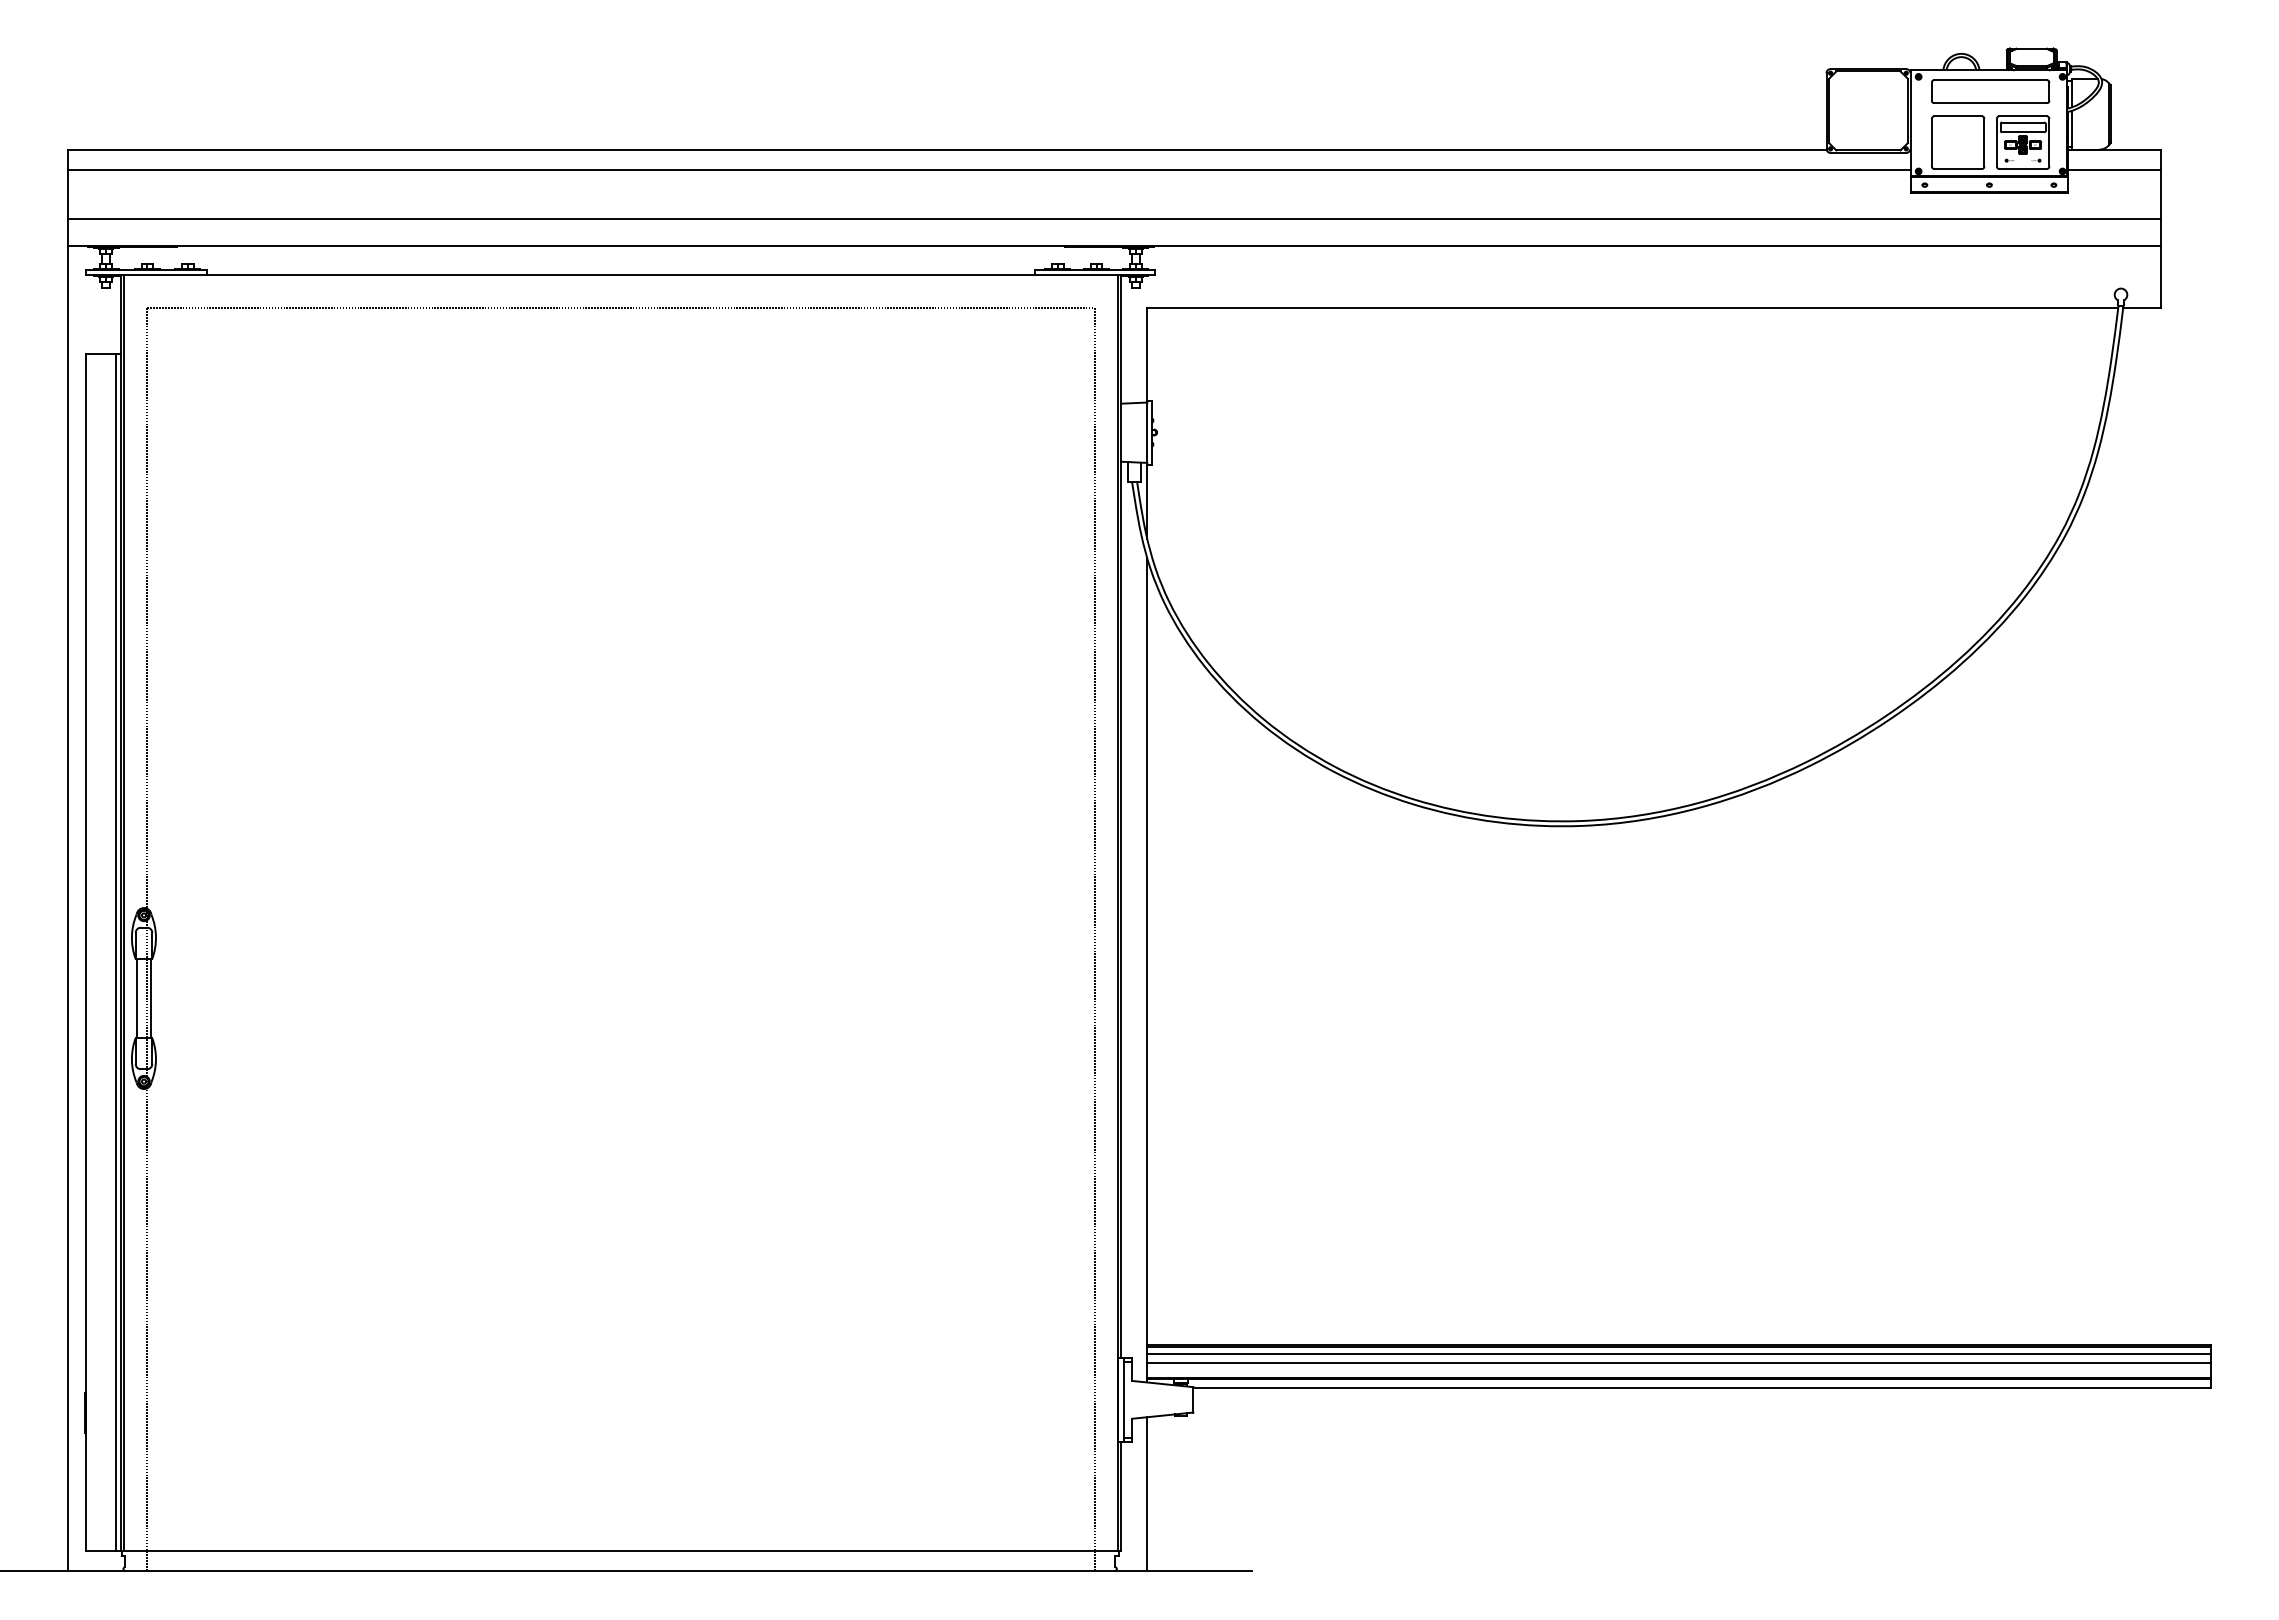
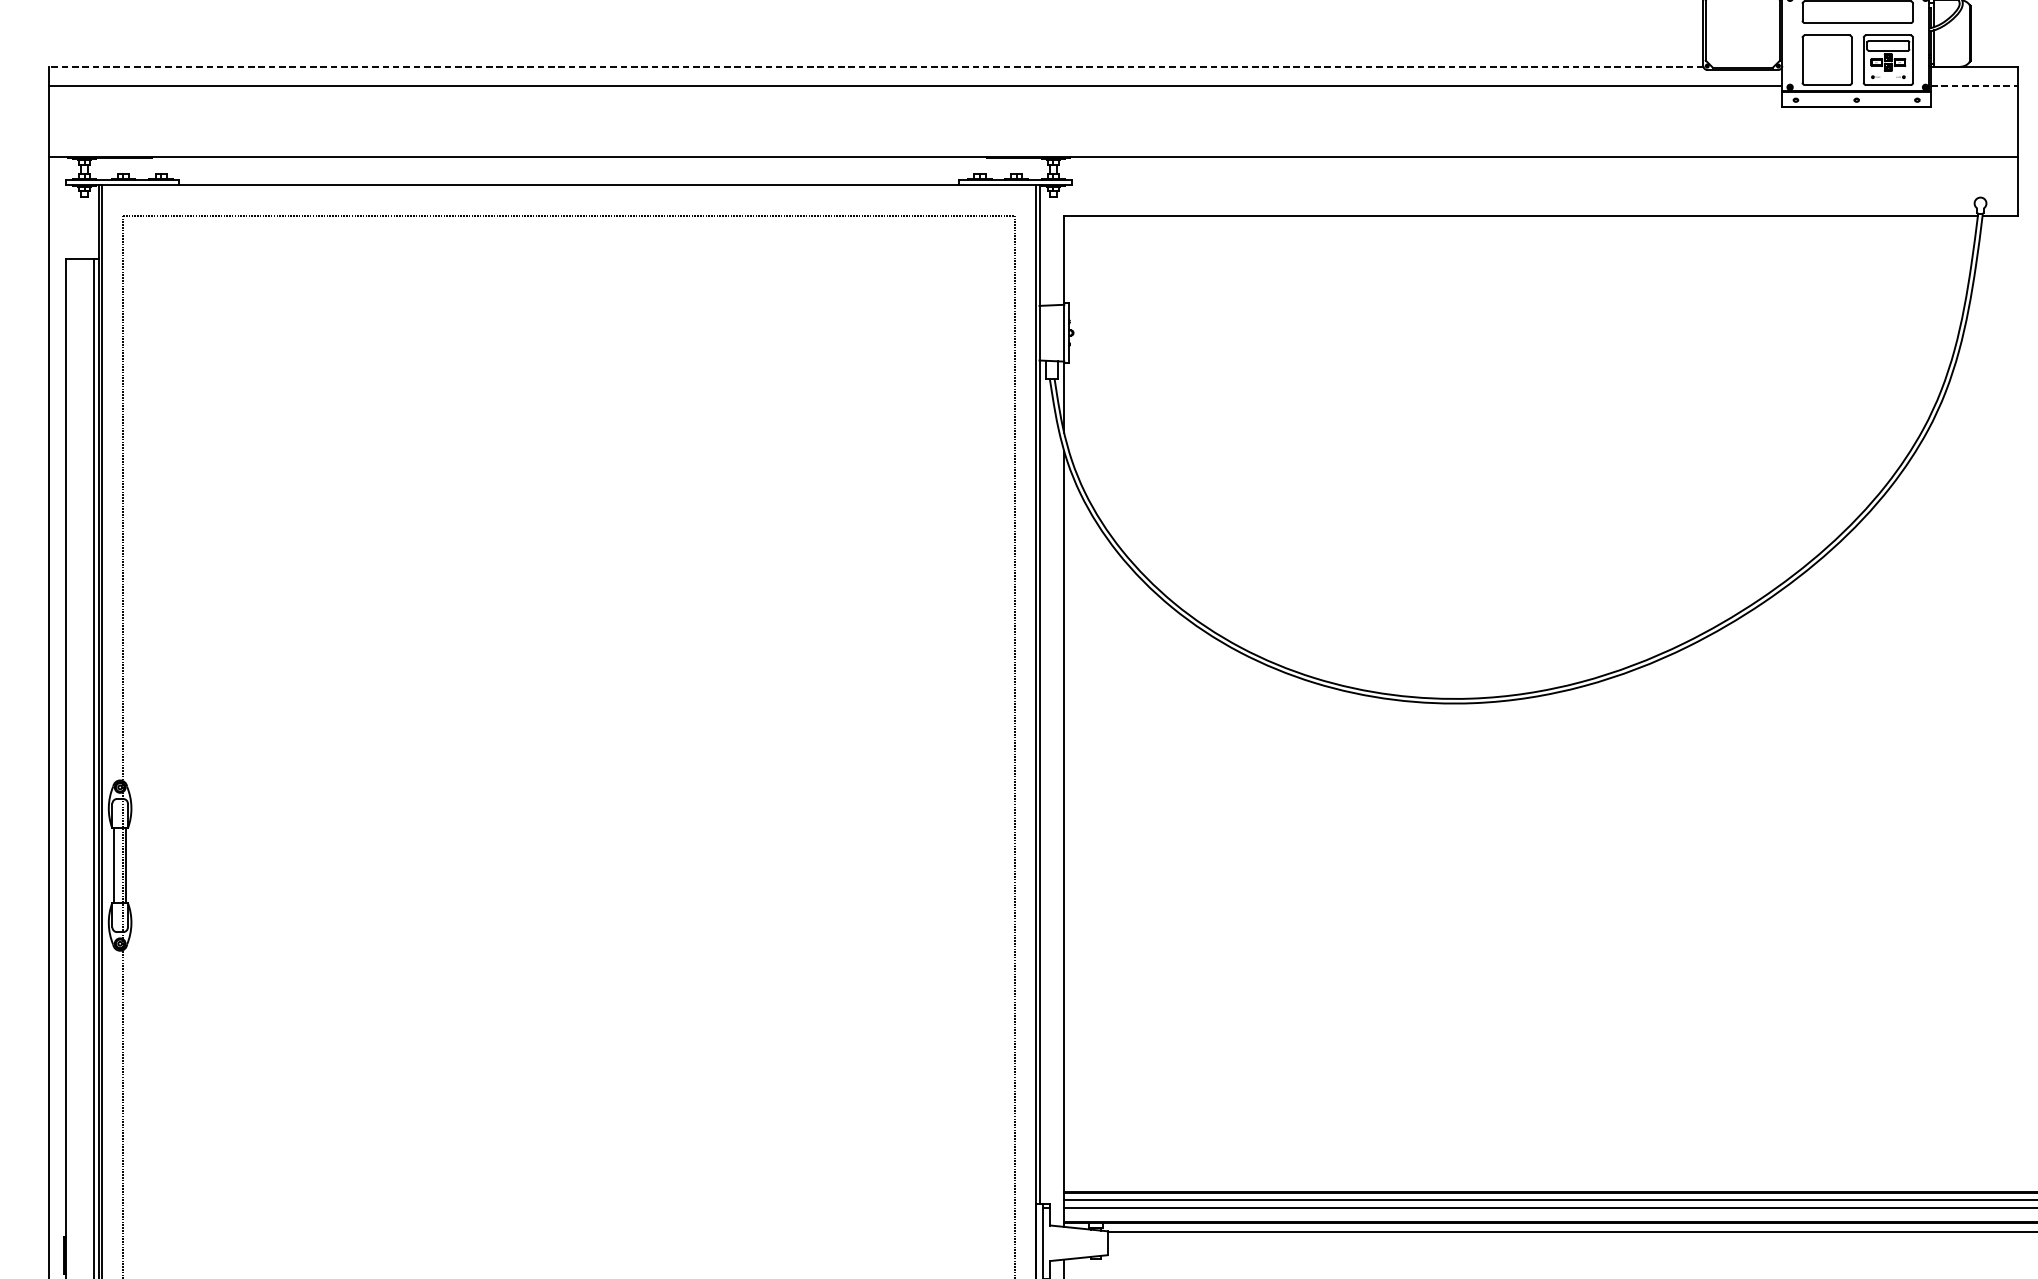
line: (947, 150) -> (876, 67), solid -> dashed
line: (2114, 169) -> (1974, 85), solid -> dashed
line: (1114, 219) -> (1033, 132), removed

